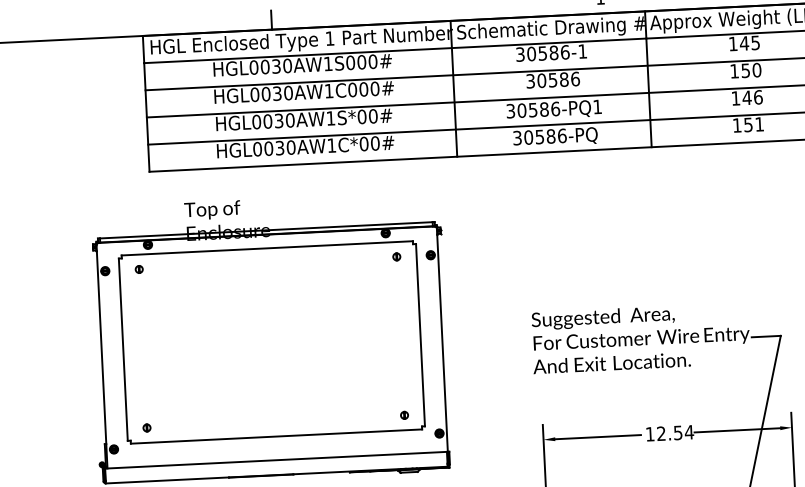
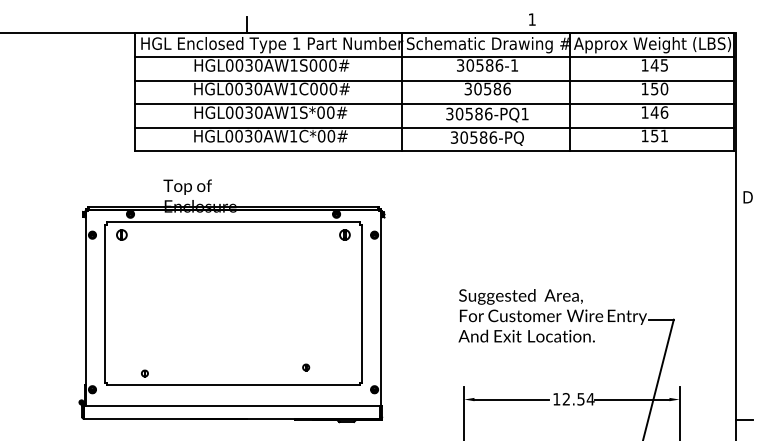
part: (397, 257) -> (345, 235), size x1.6
part: (138, 269) -> (121, 235), size x1.6
part: (404, 415) -> (306, 367), moved
part: (146, 427) -> (144, 373), moved

